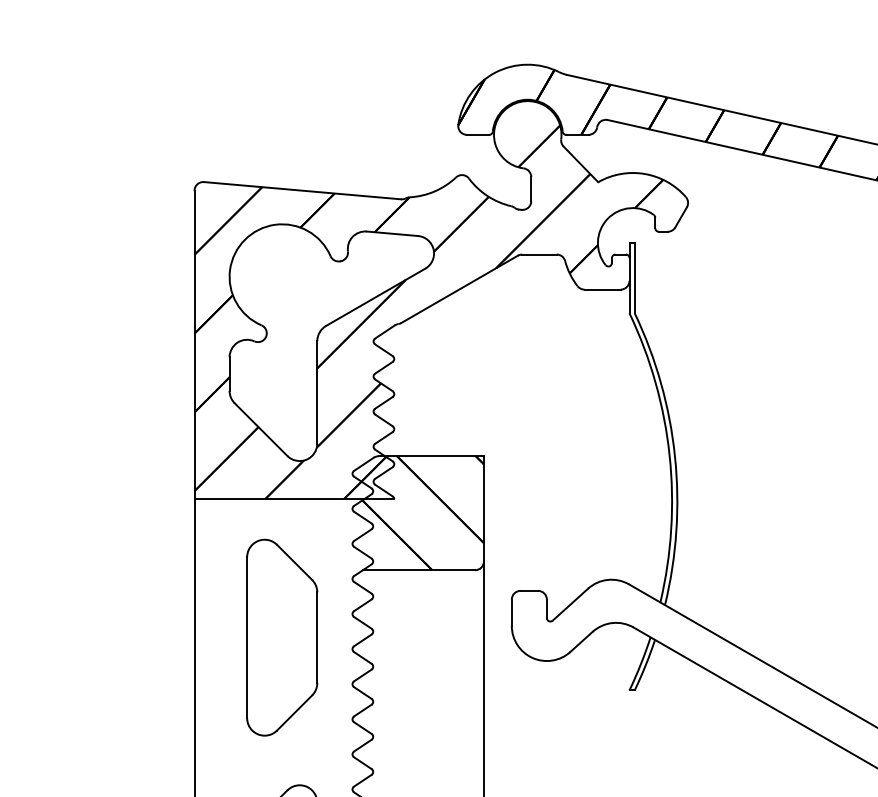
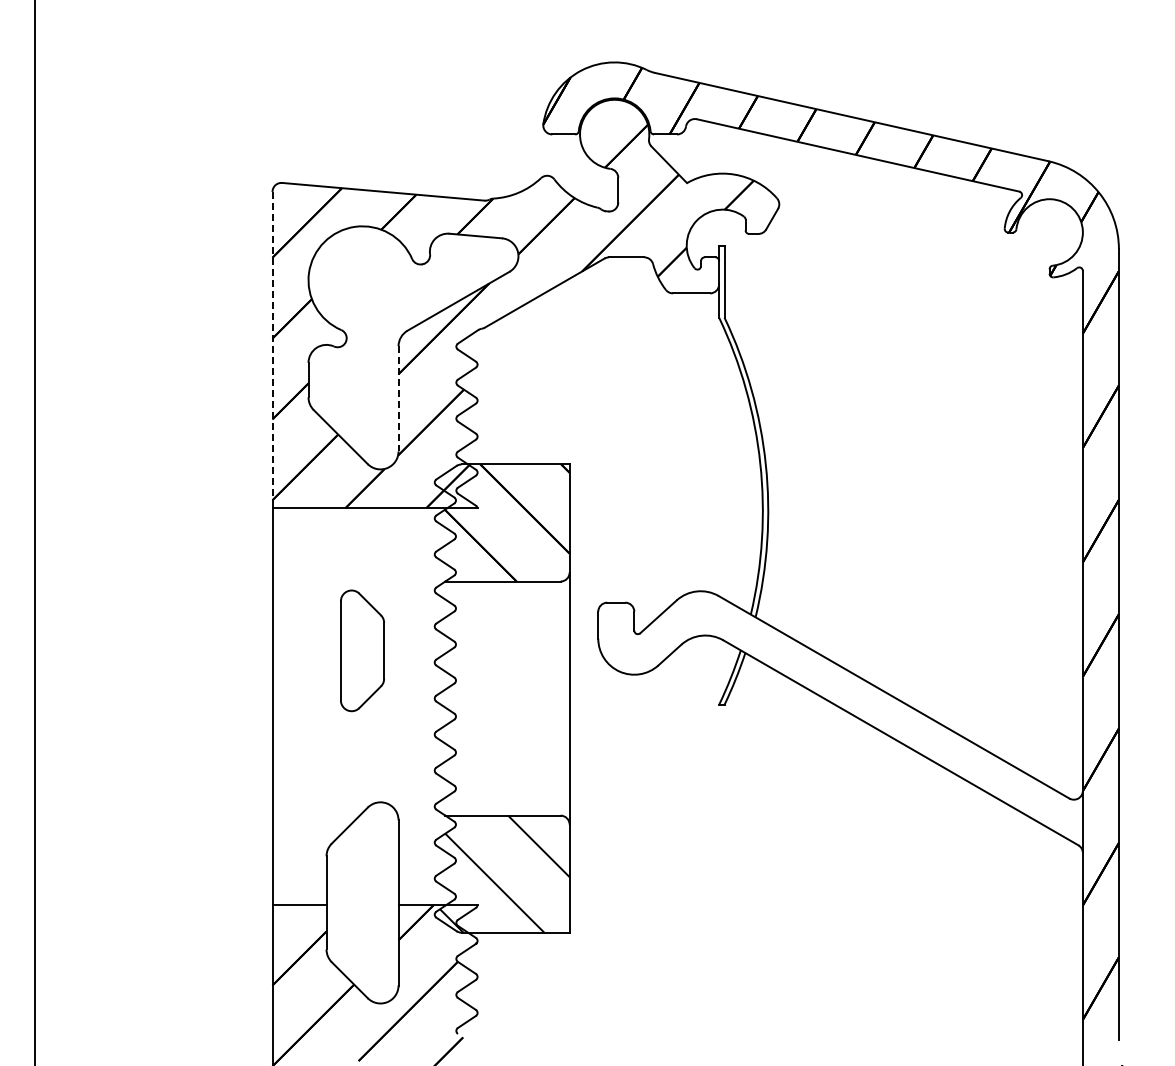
line: (194, 345) -> (272, 350), solid -> dashed
line: (317, 392) -> (398, 398), solid -> dashed
part: (282, 637) -> (362, 650), size x0.6

